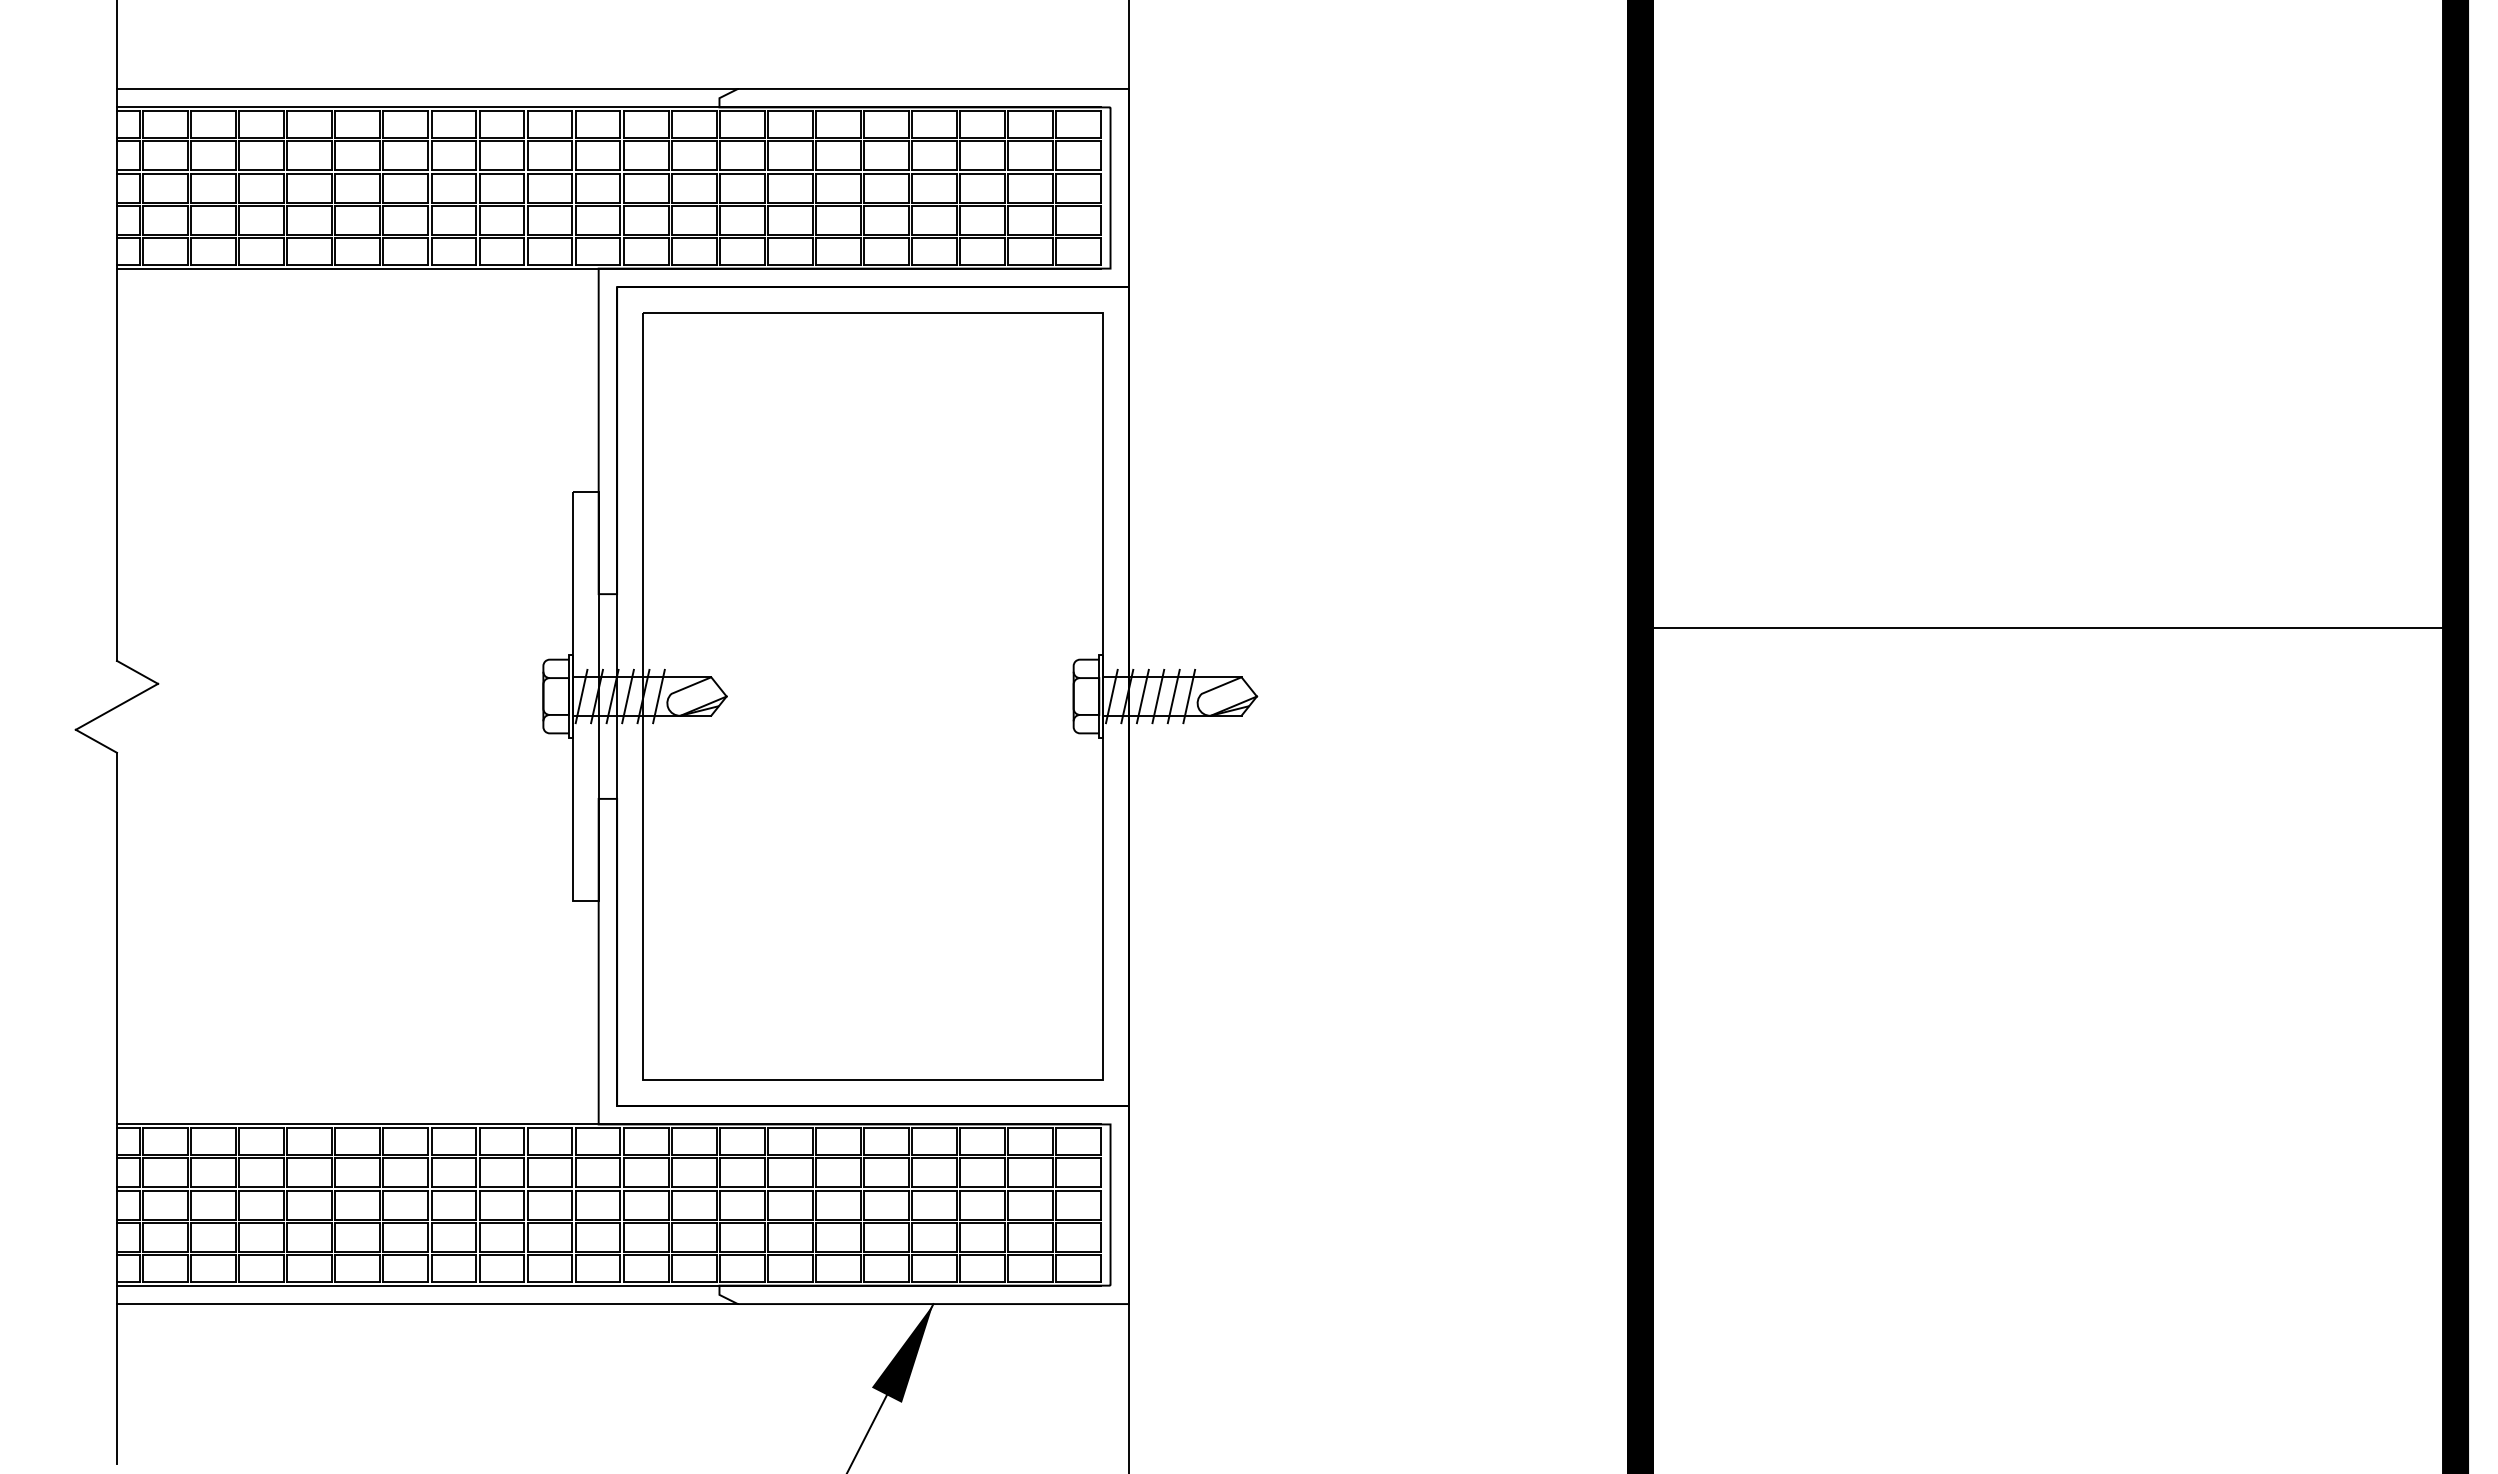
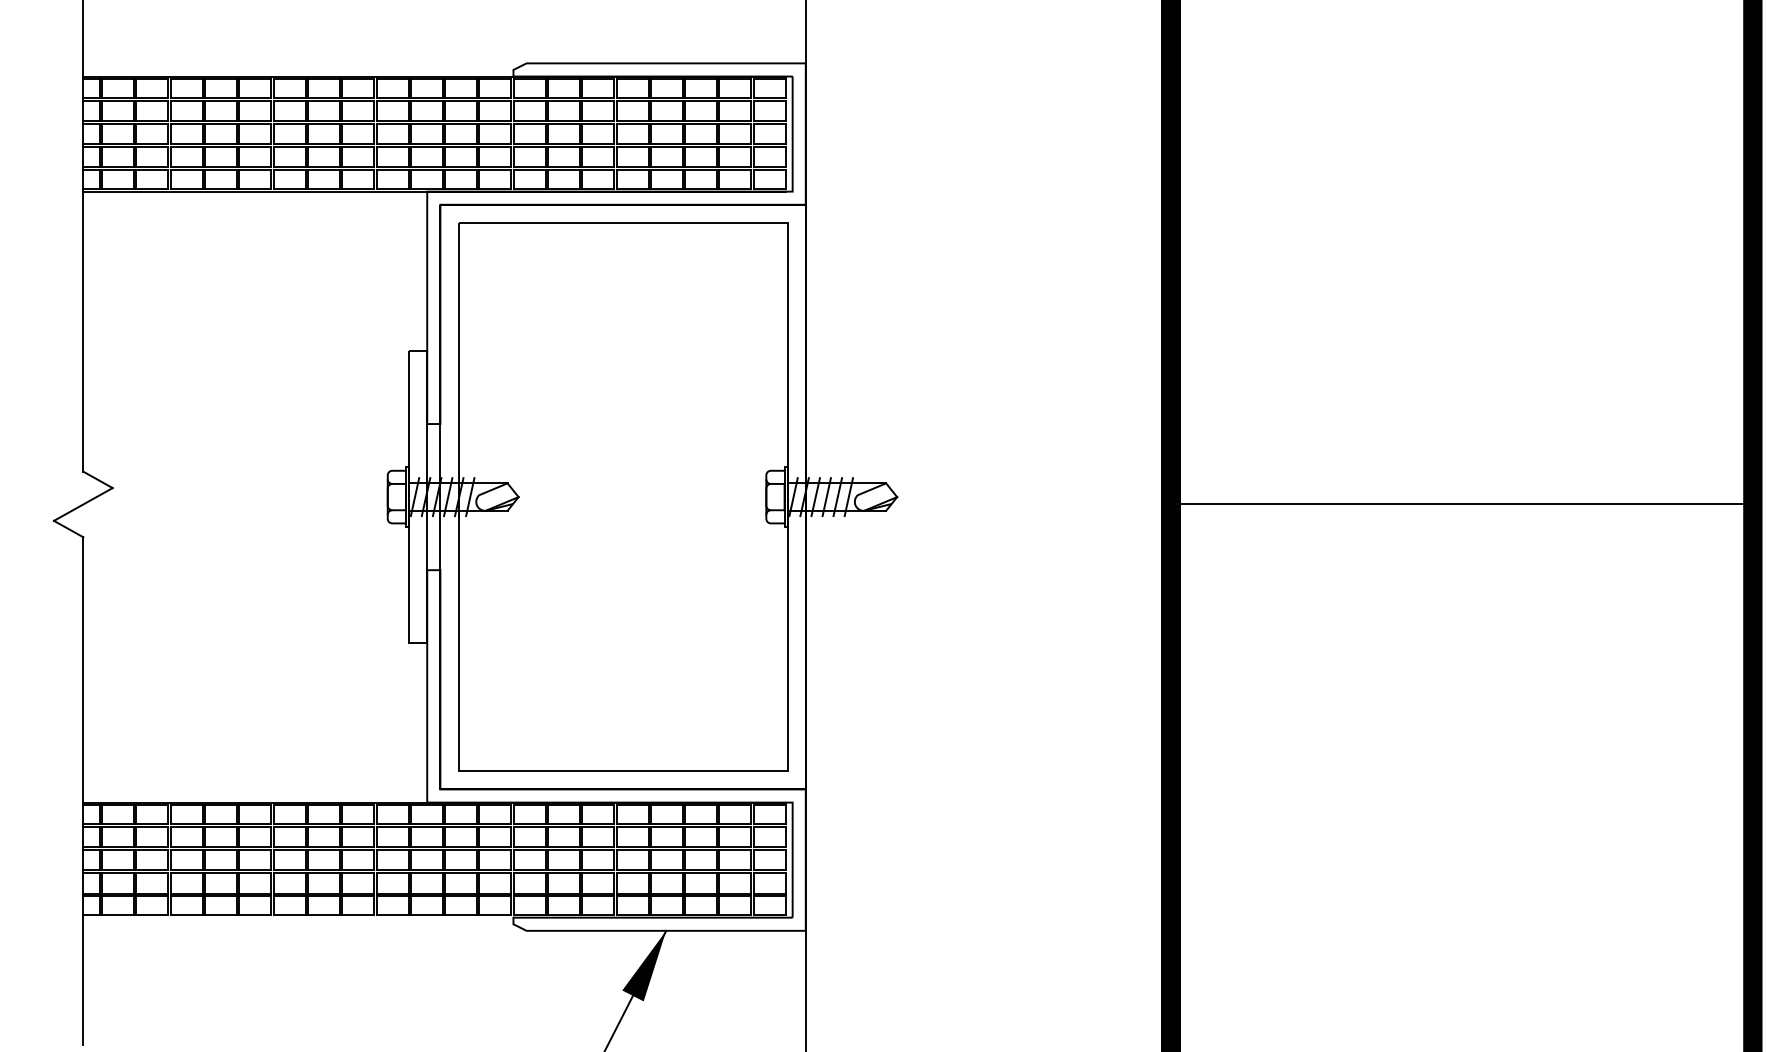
line: (426, 88) -> (304, 63), removed
line: (2047, 628) -> (1461, 503), moved
line: (608, 1285) -> (434, 917), removed
line: (426, 1304) -> (304, 931), removed

